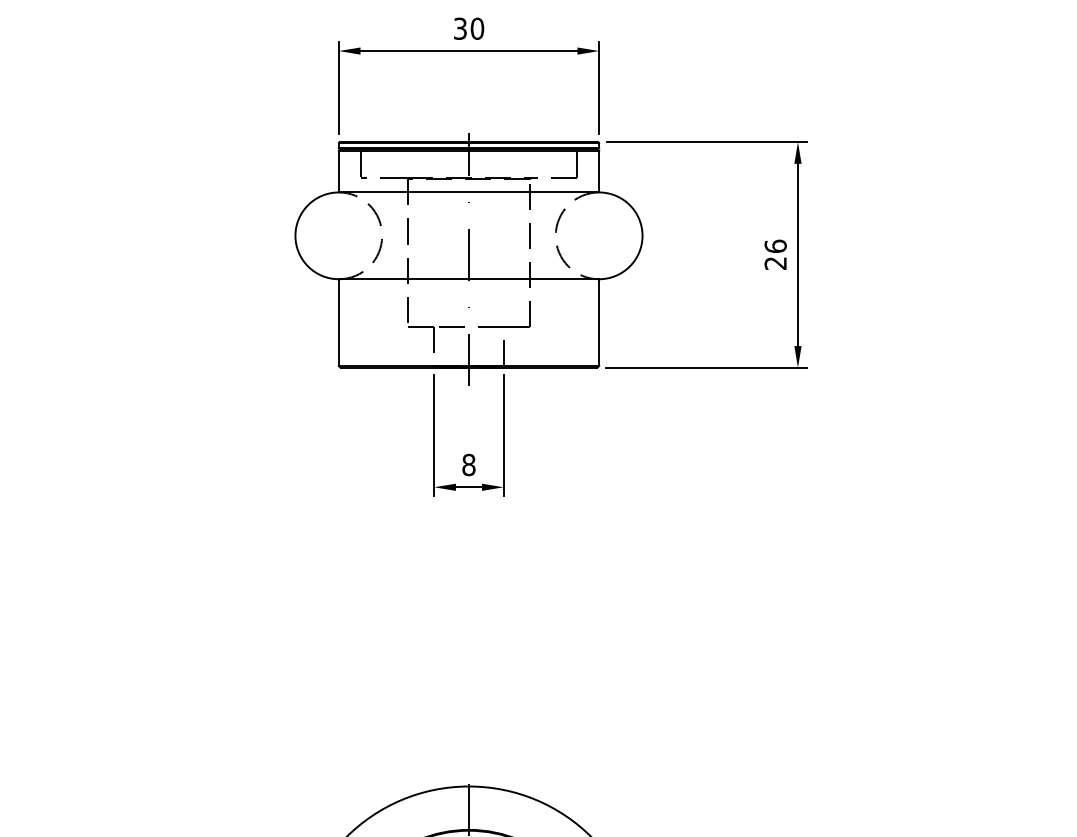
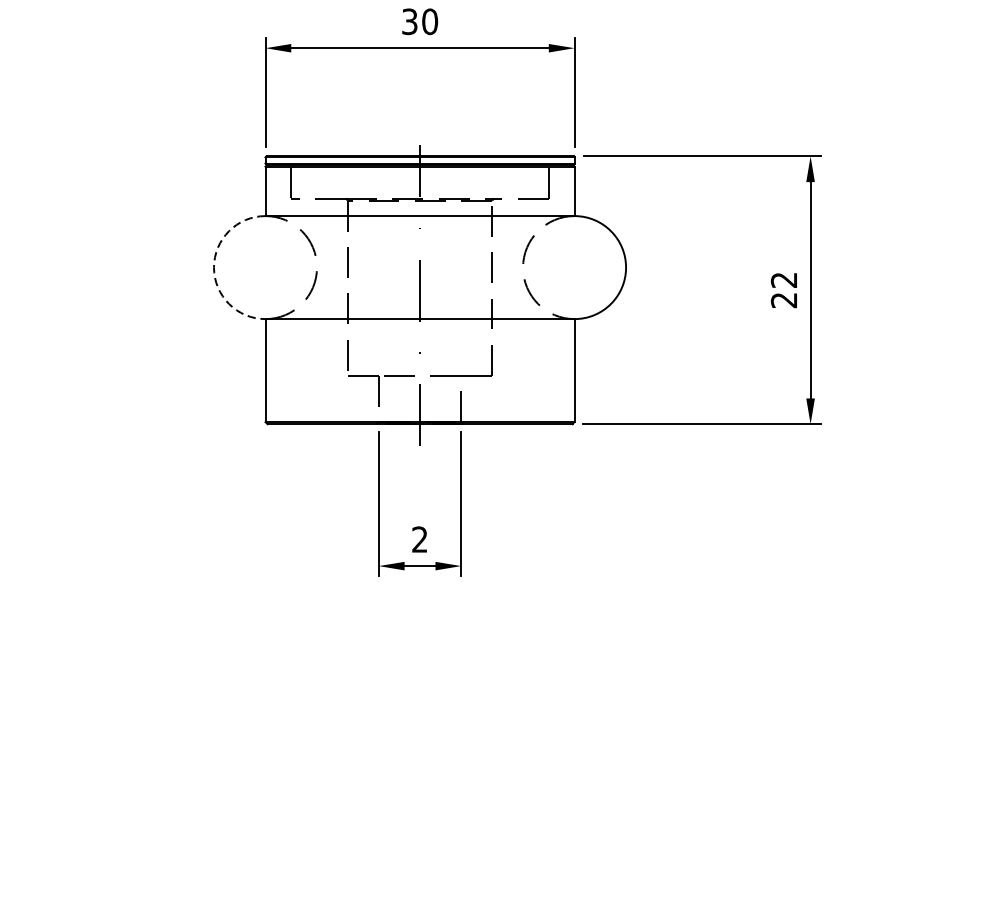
arc: (295, 235) -> (214, 267), solid -> dashed
text: (775, 245) -> (783, 279), 26 -> 22
text: (468, 464) -> (419, 539), 8 -> 2

